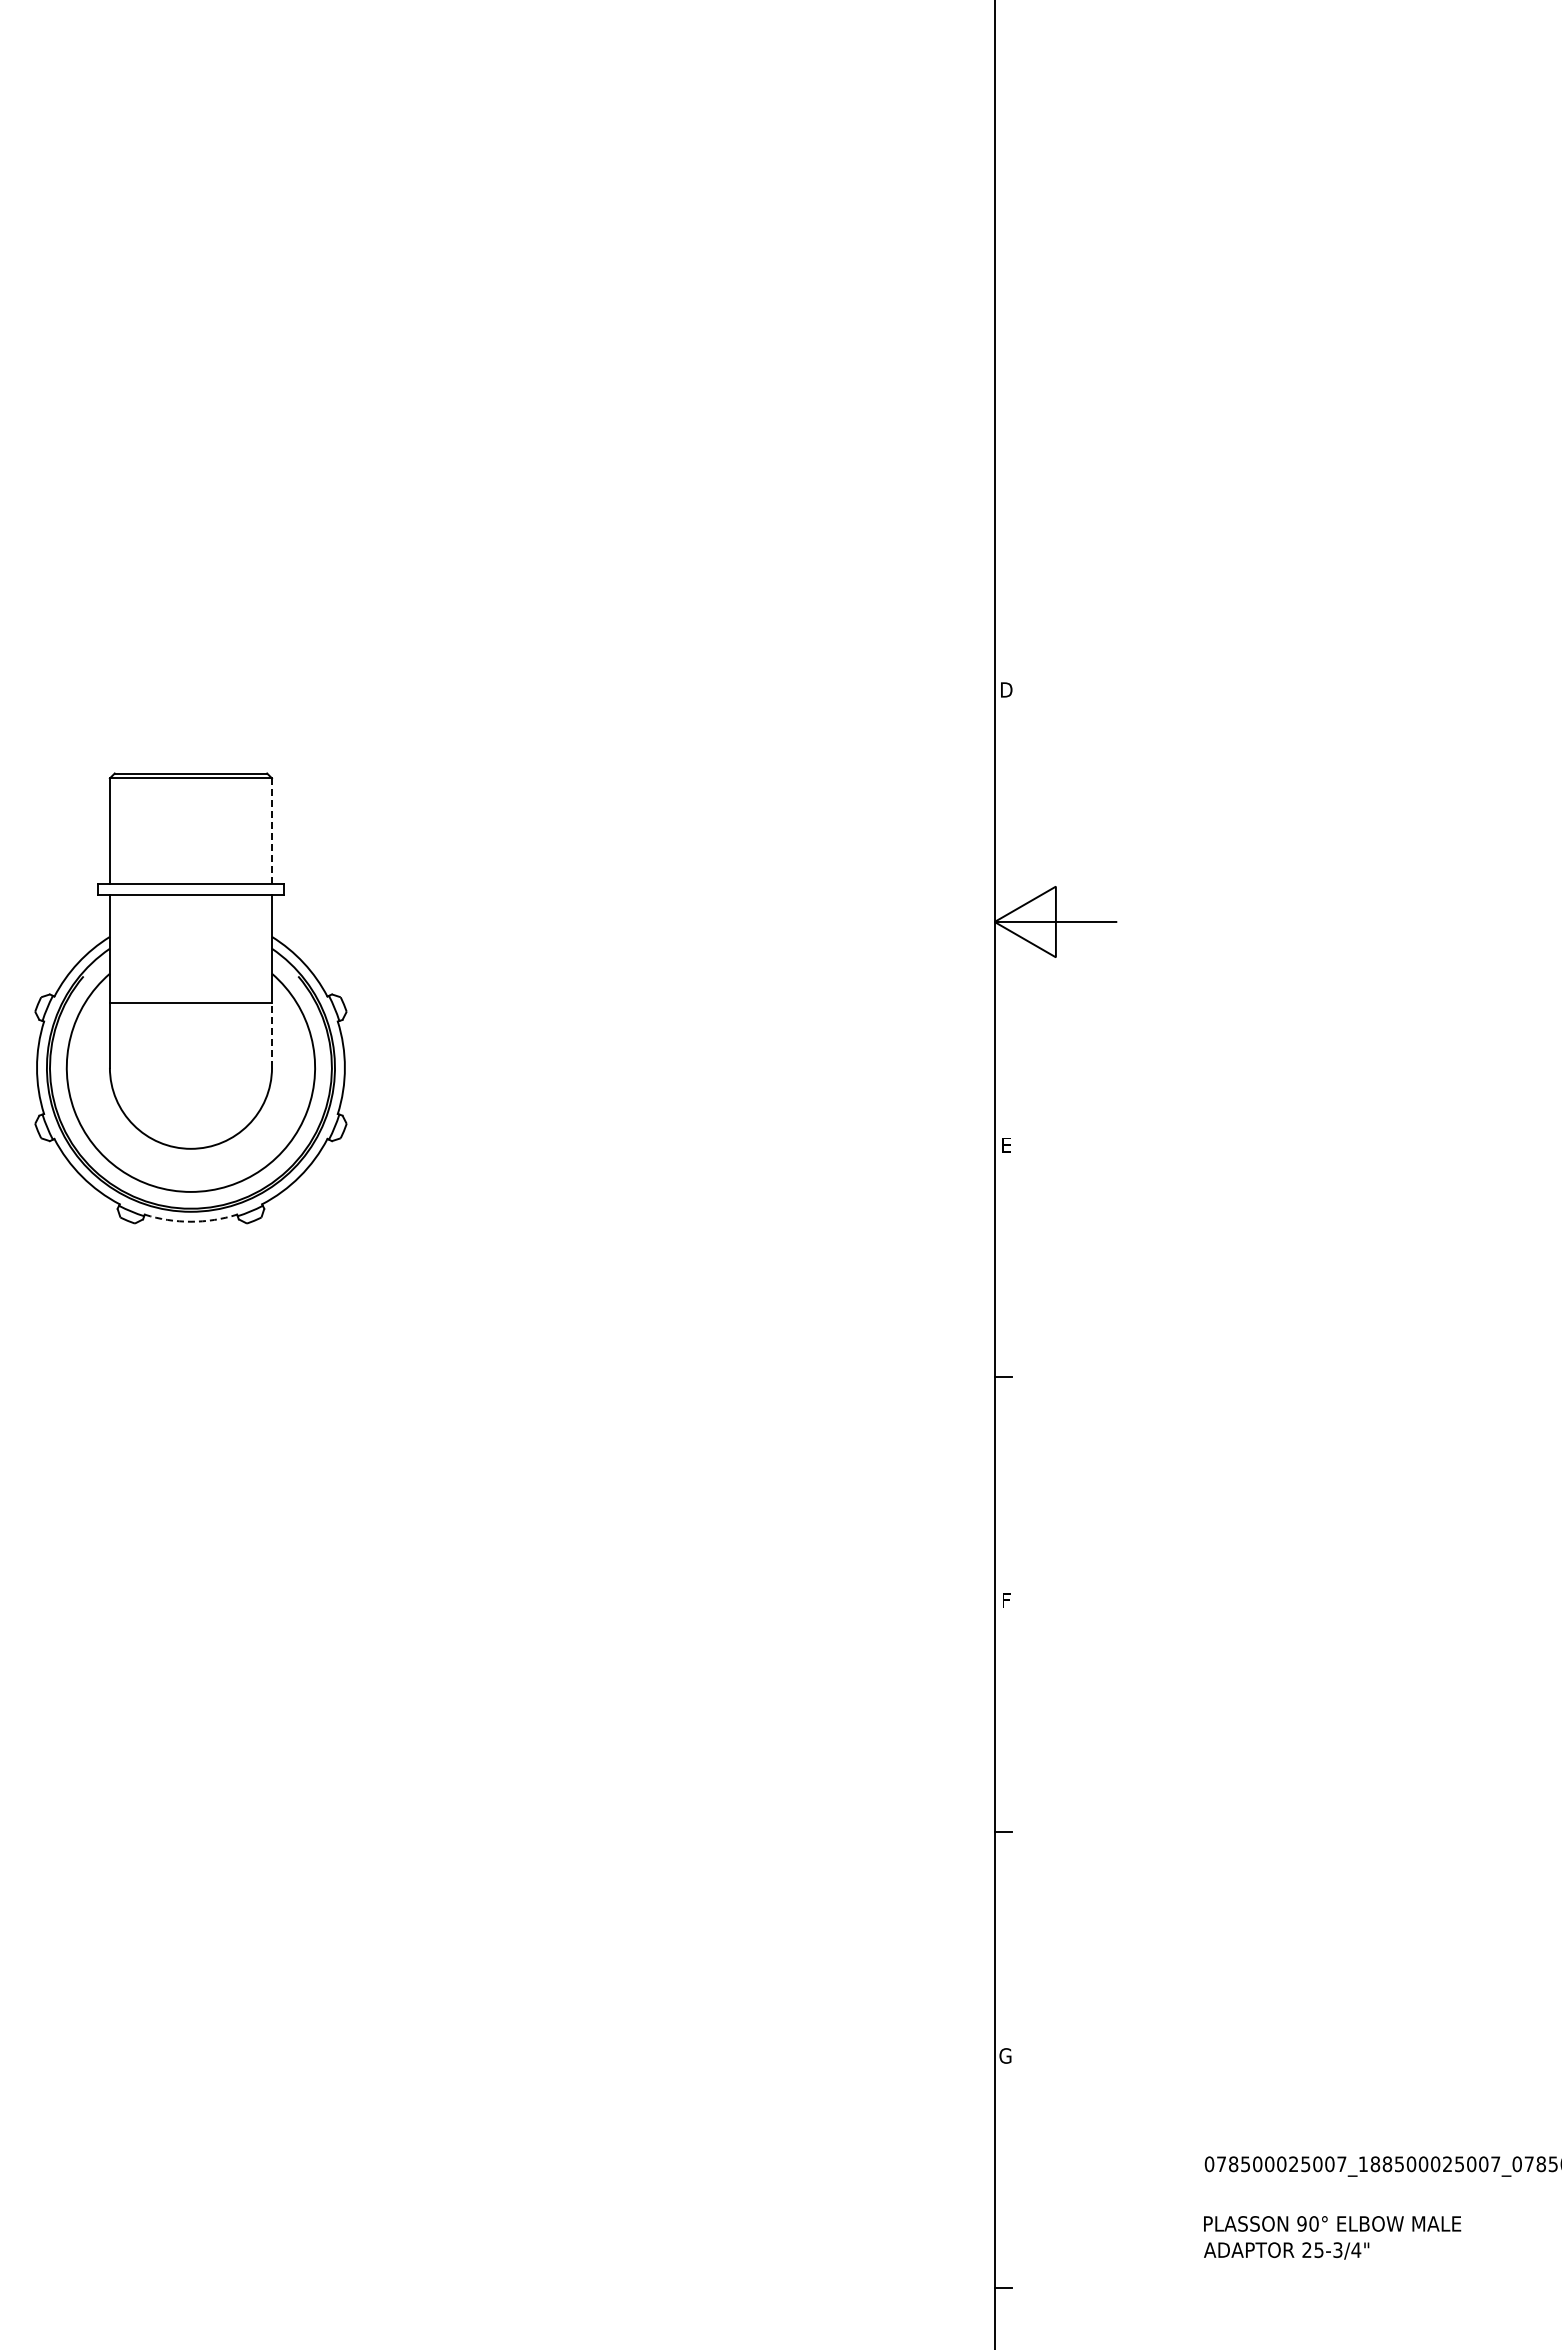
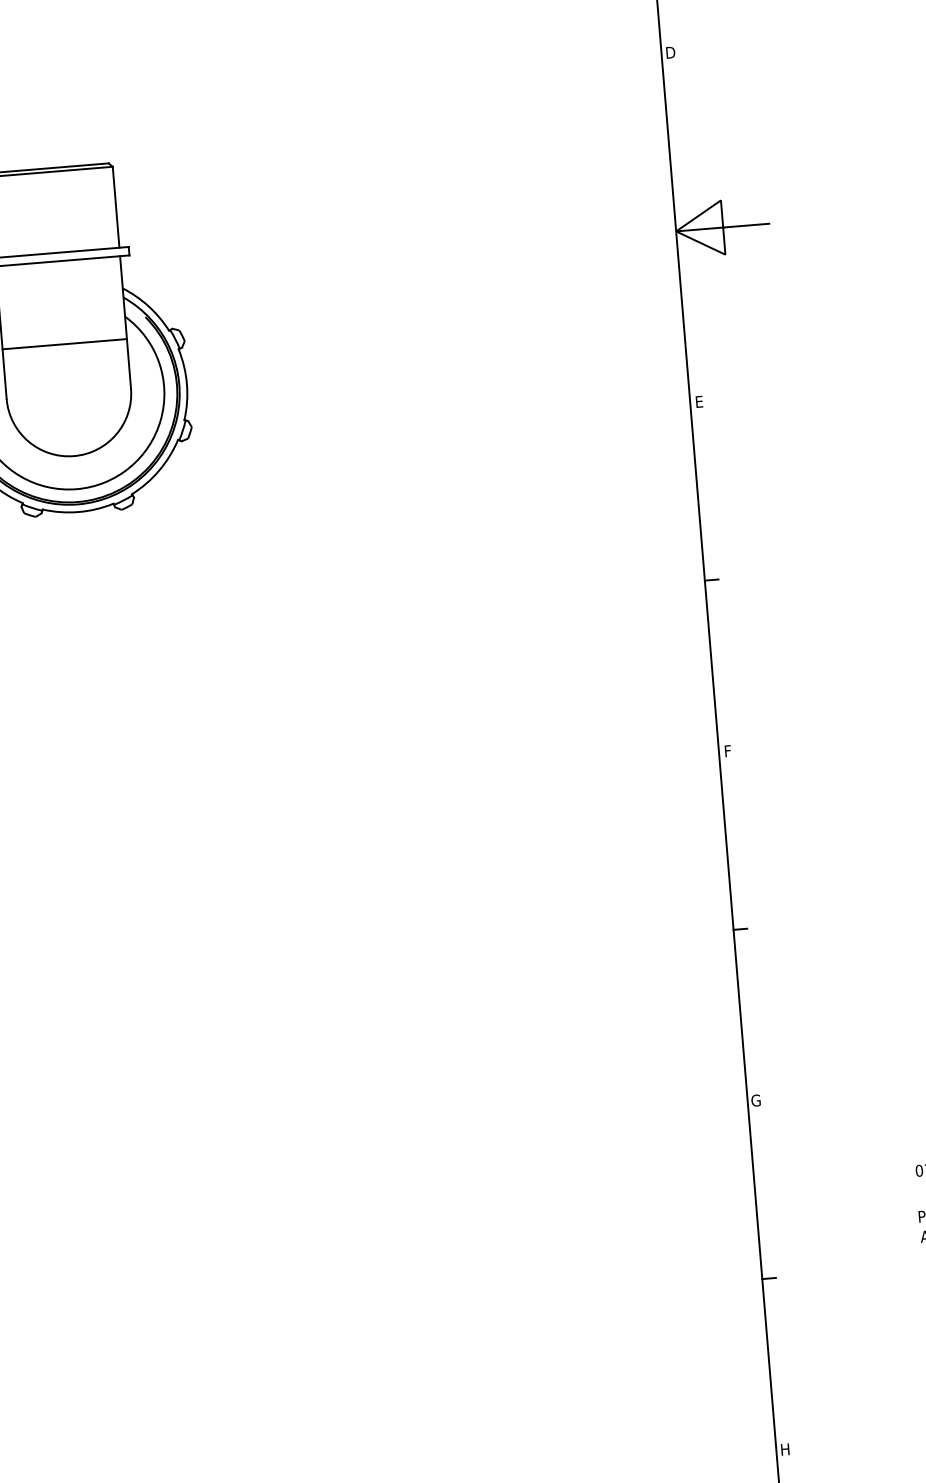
line: (272, 831) -> (116, 207), dashed -> solid
line: (272, 1034) -> (129, 363), dashed -> solid
arc: (190, 1221) -> (78, 511), dashed -> solid

